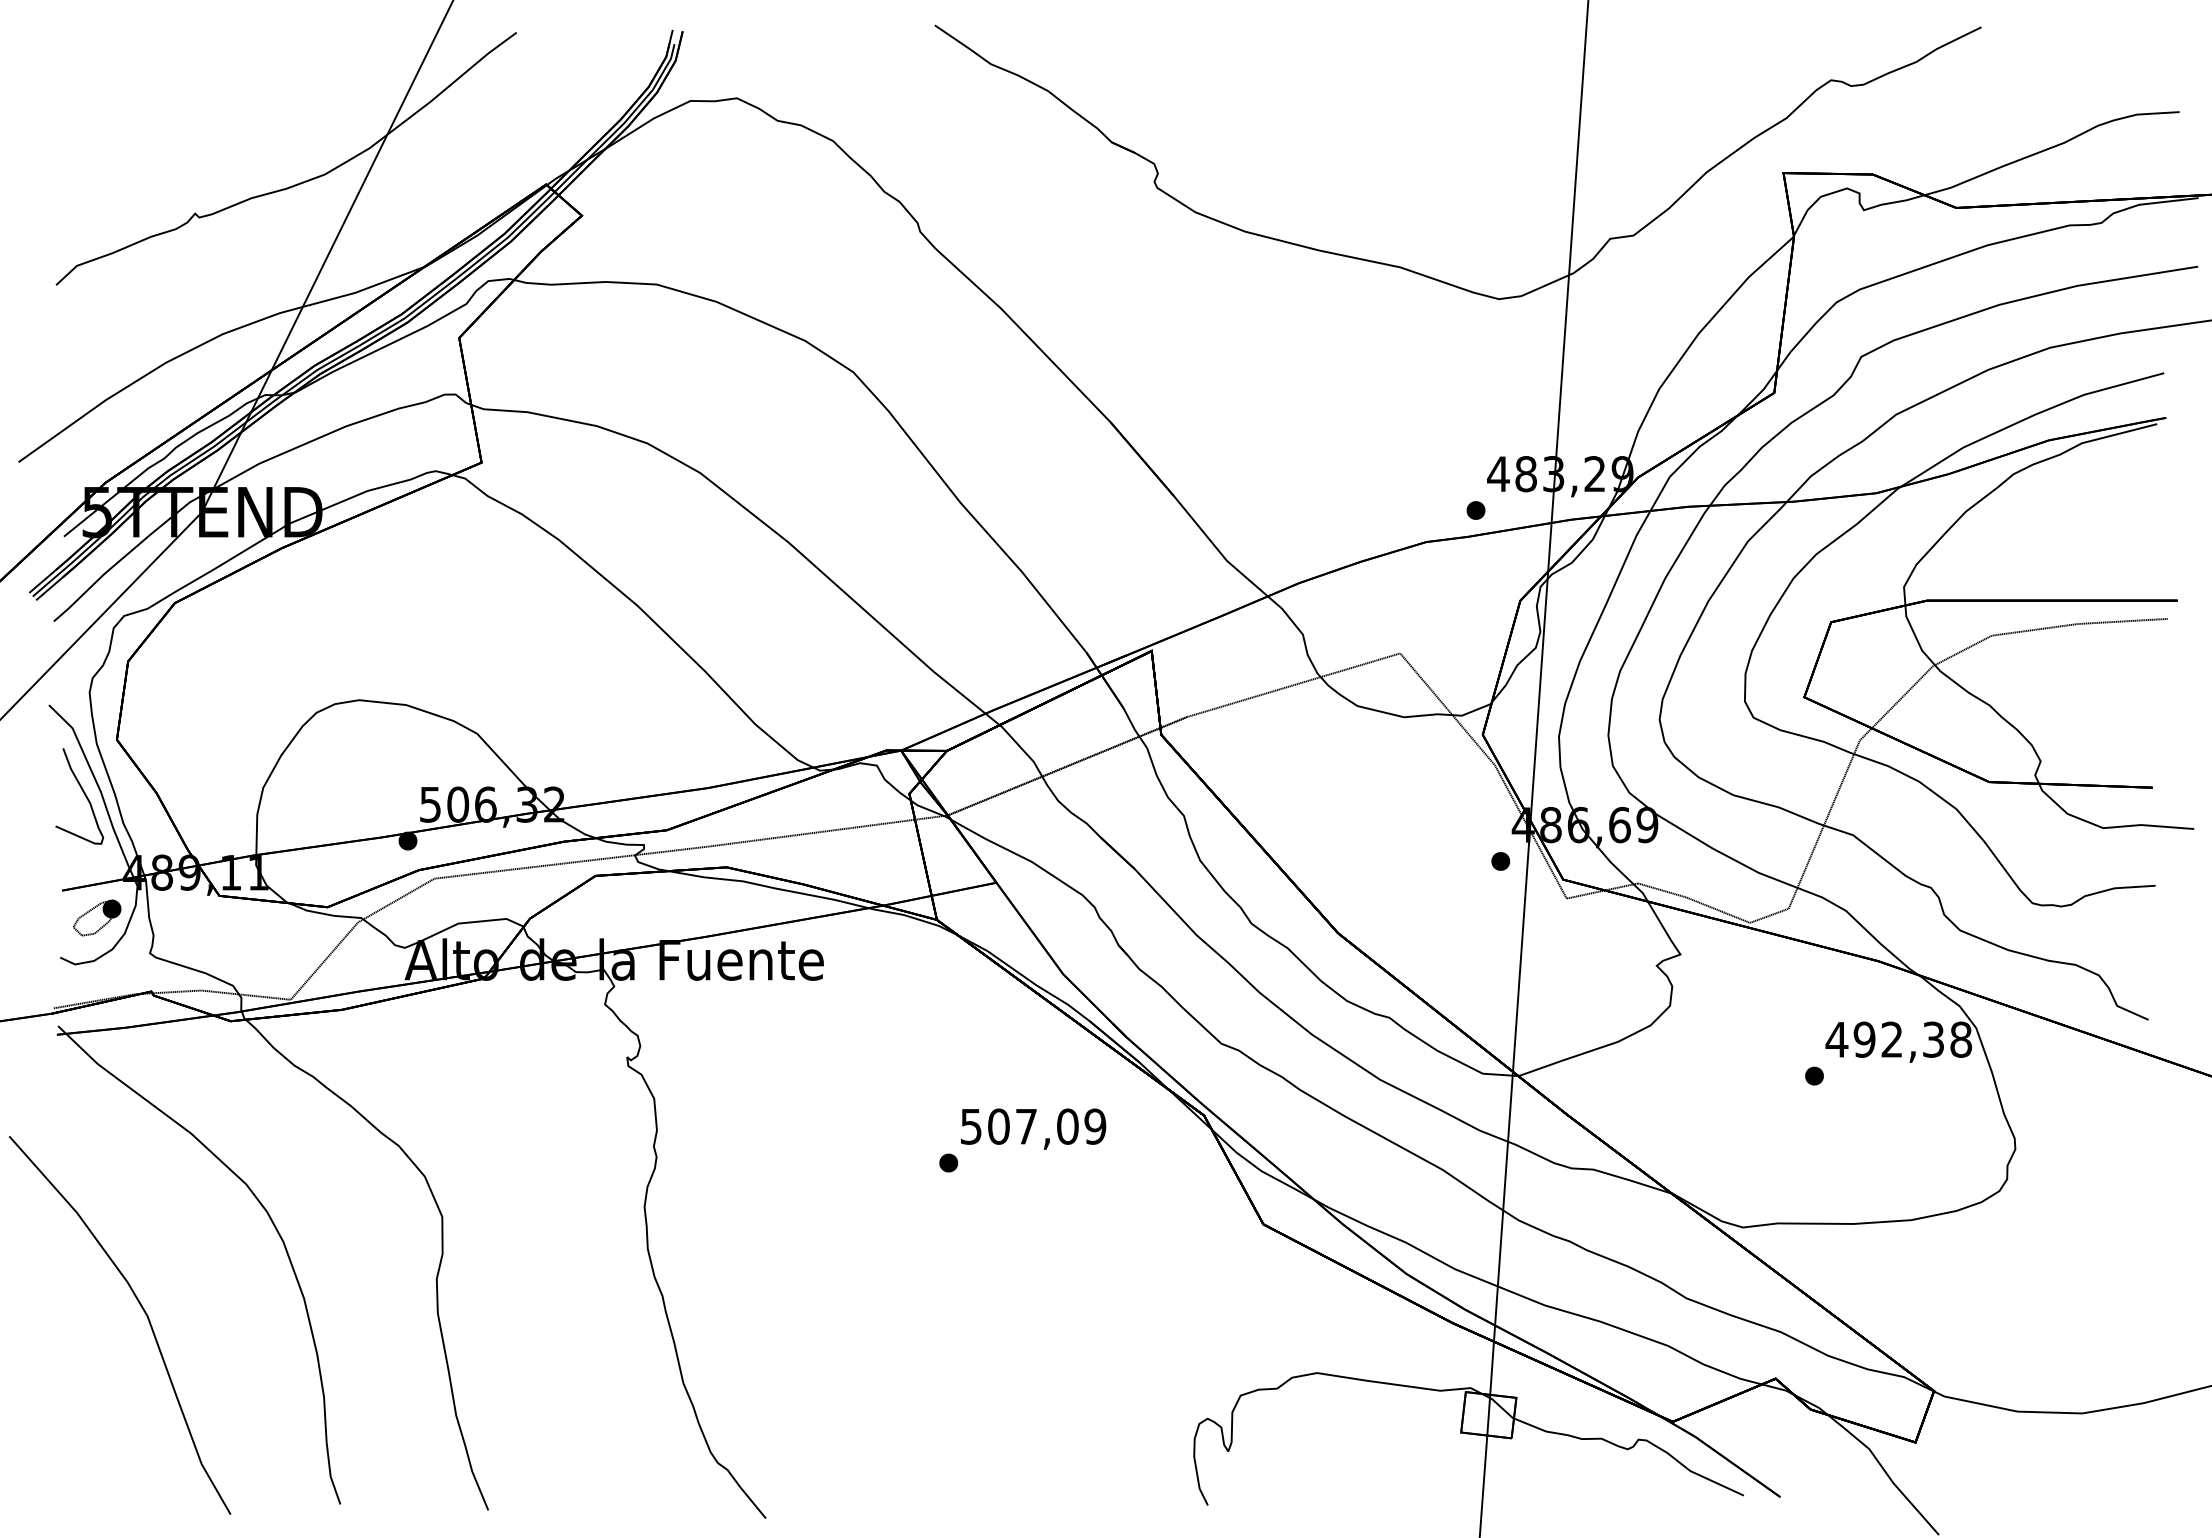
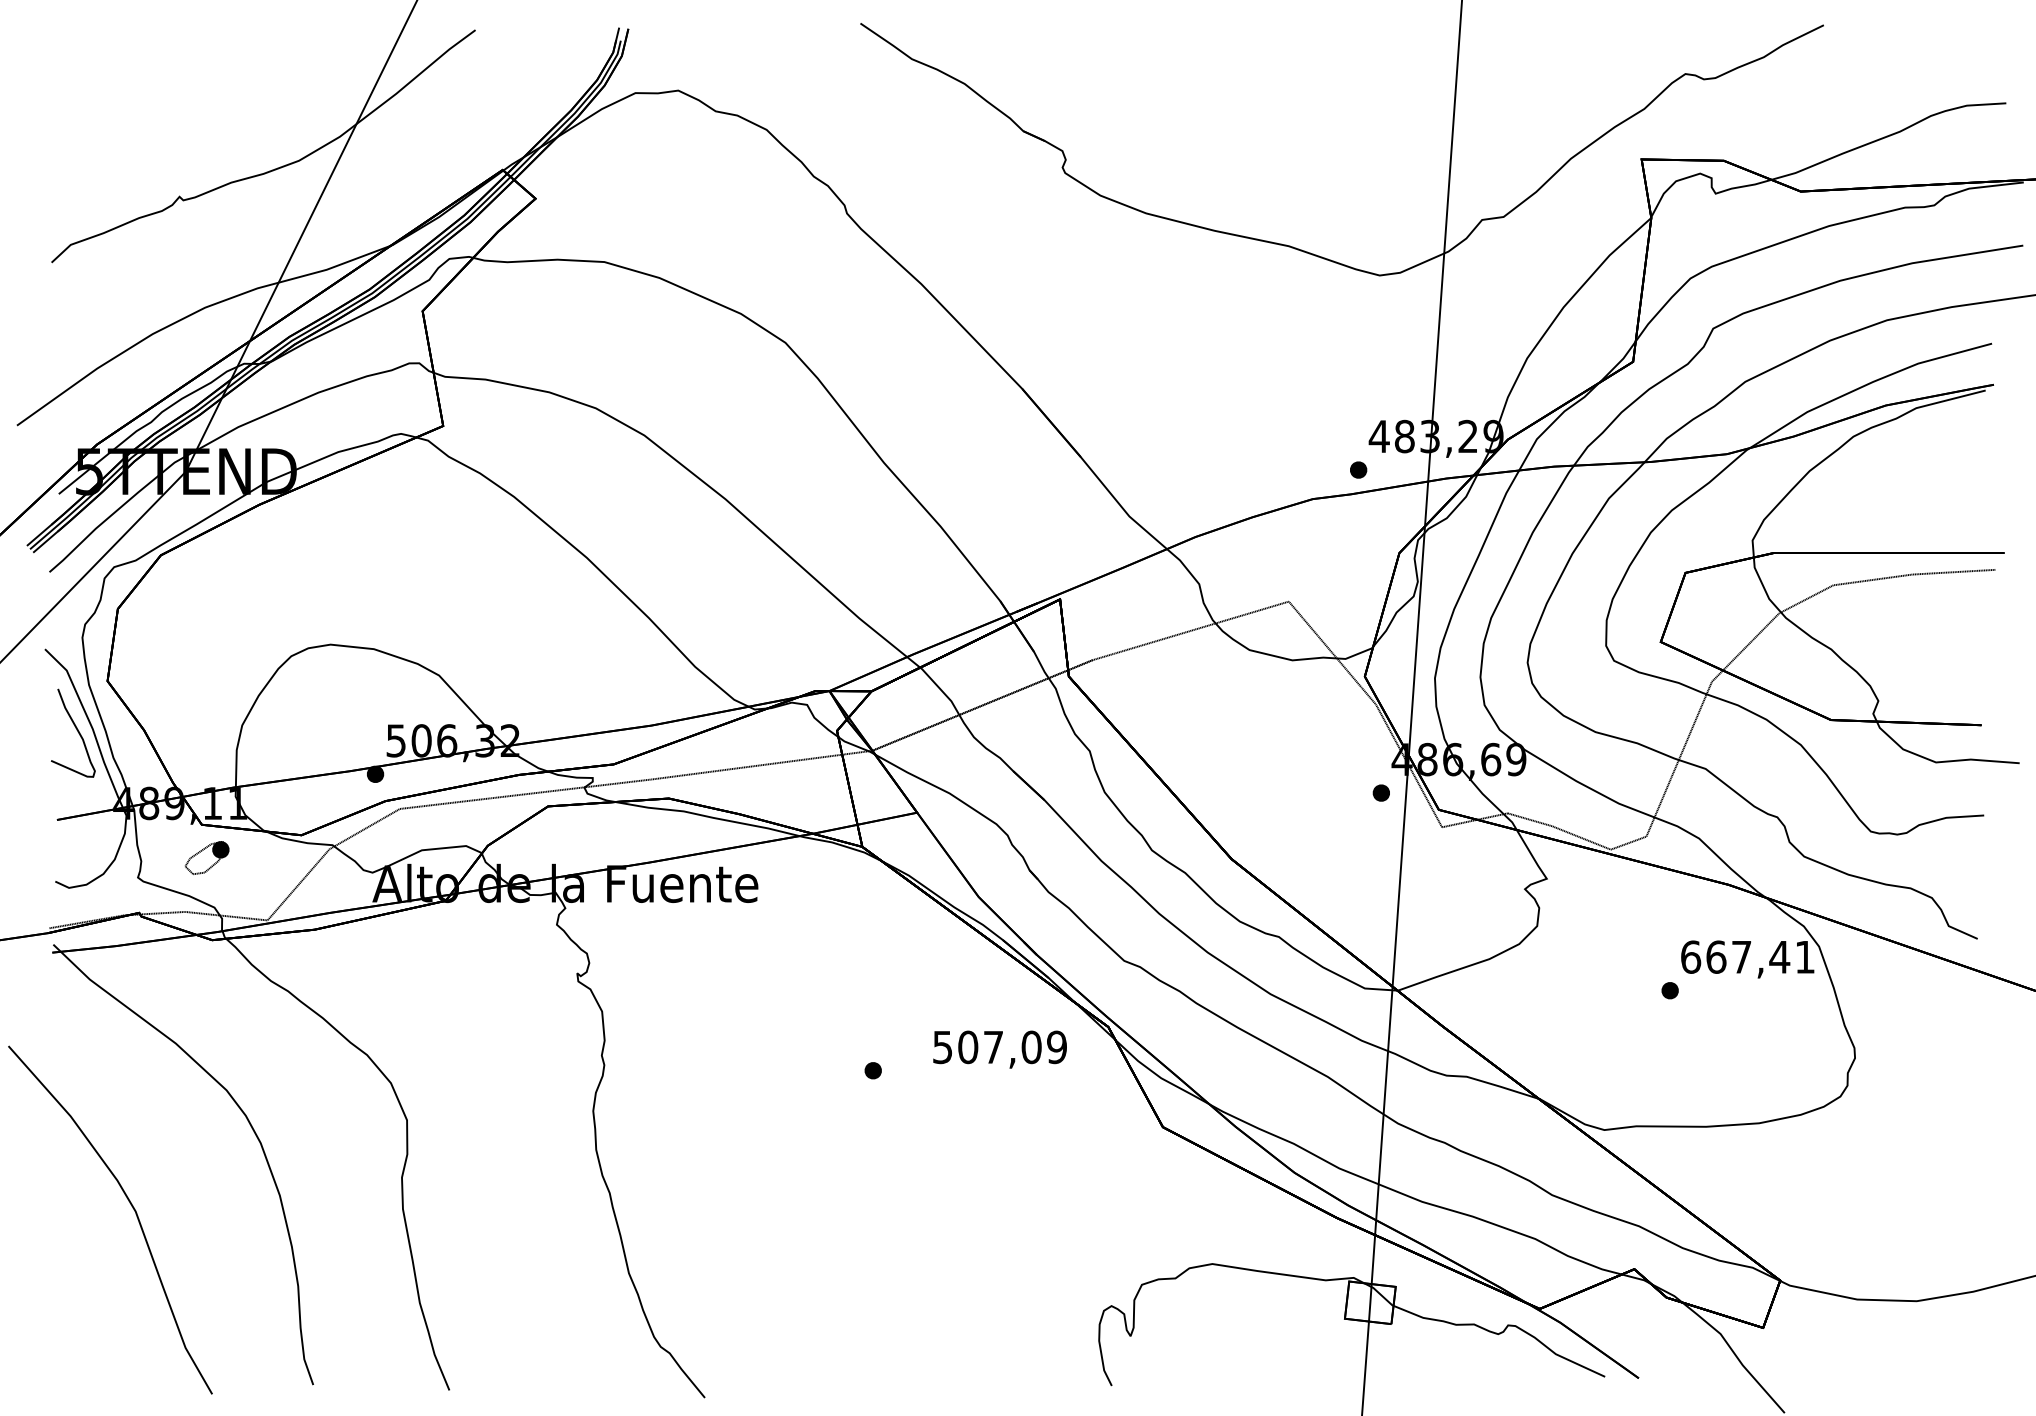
part: (96, 917) -> (206, 857), moved
text: (1898, 1039) -> (1747, 956), 492,38 -> 667,41
text: (1033, 1128) -> (1000, 1049), moved

